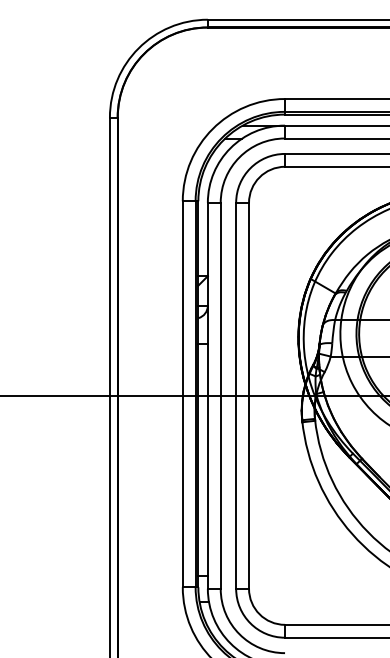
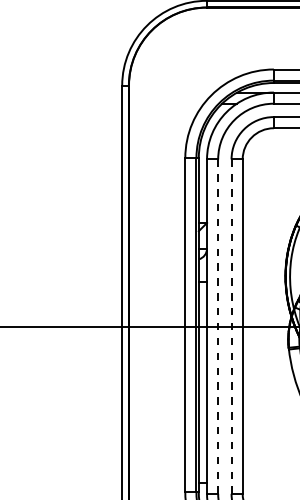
line: (220, 395) -> (217, 326), solid -> dashed
line: (236, 395) -> (231, 326), solid -> dashed

